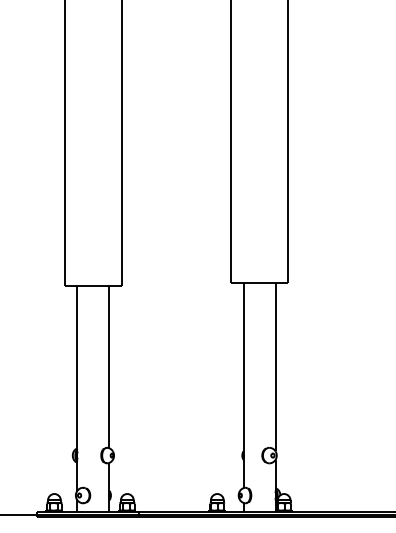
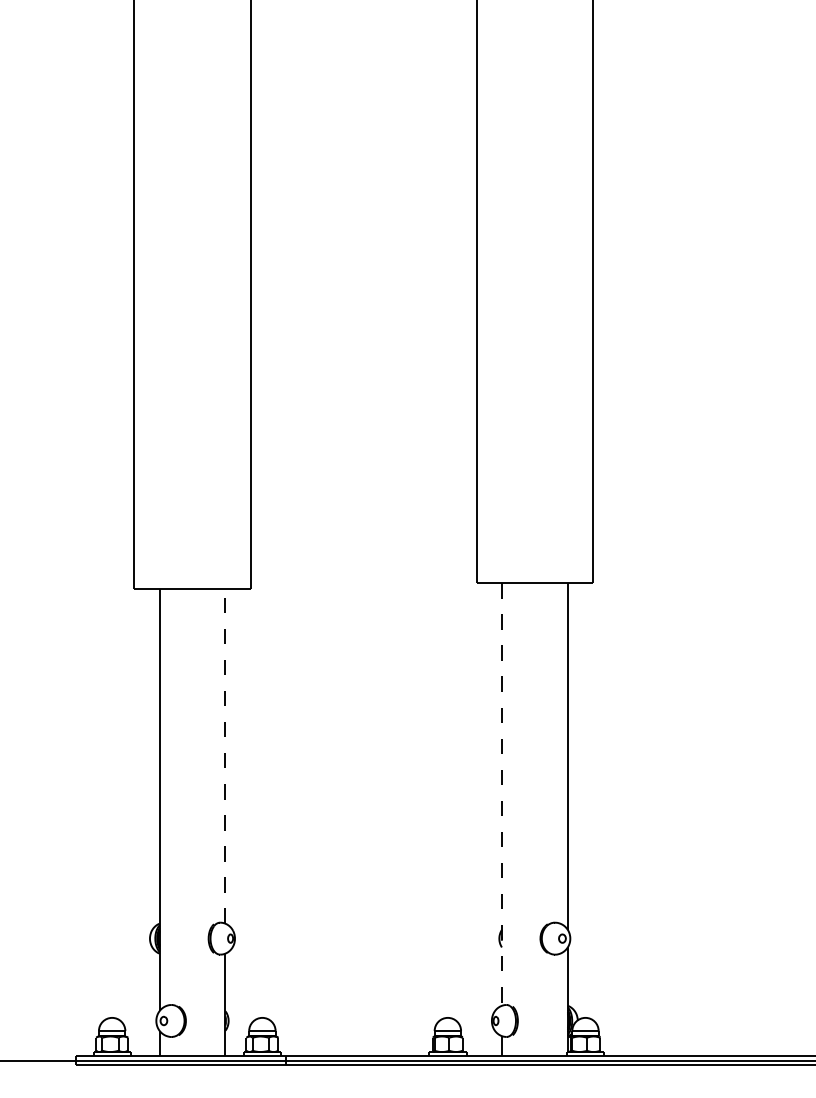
line: (109, 366) -> (225, 755), solid -> dashed
line: (243, 385) -> (501, 794), solid -> dashed

